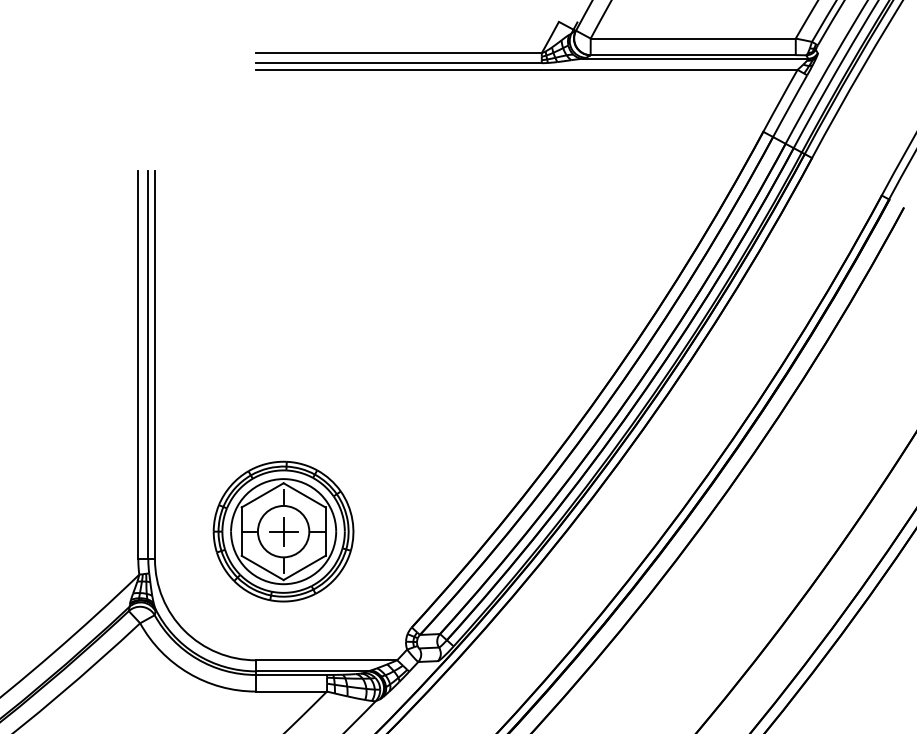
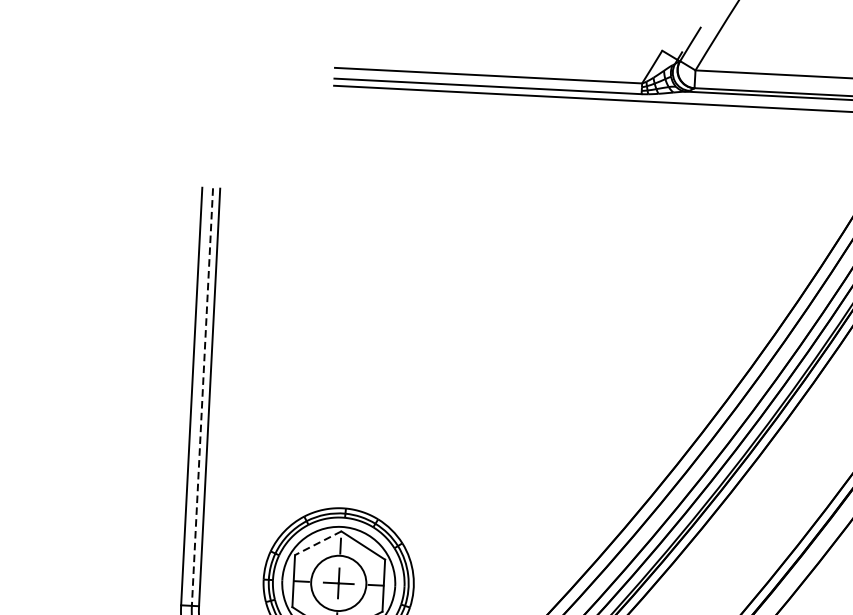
line: (148, 365) -> (202, 397), solid -> dashed
line: (262, 495) -> (318, 543), solid -> dashed

